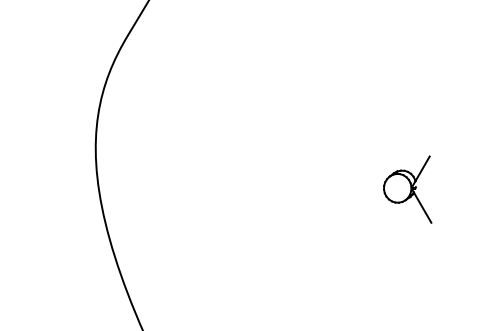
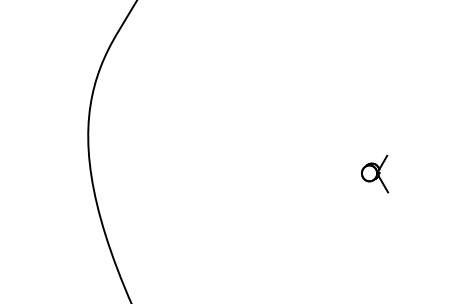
part: (407, 188) -> (374, 173), size x0.6

